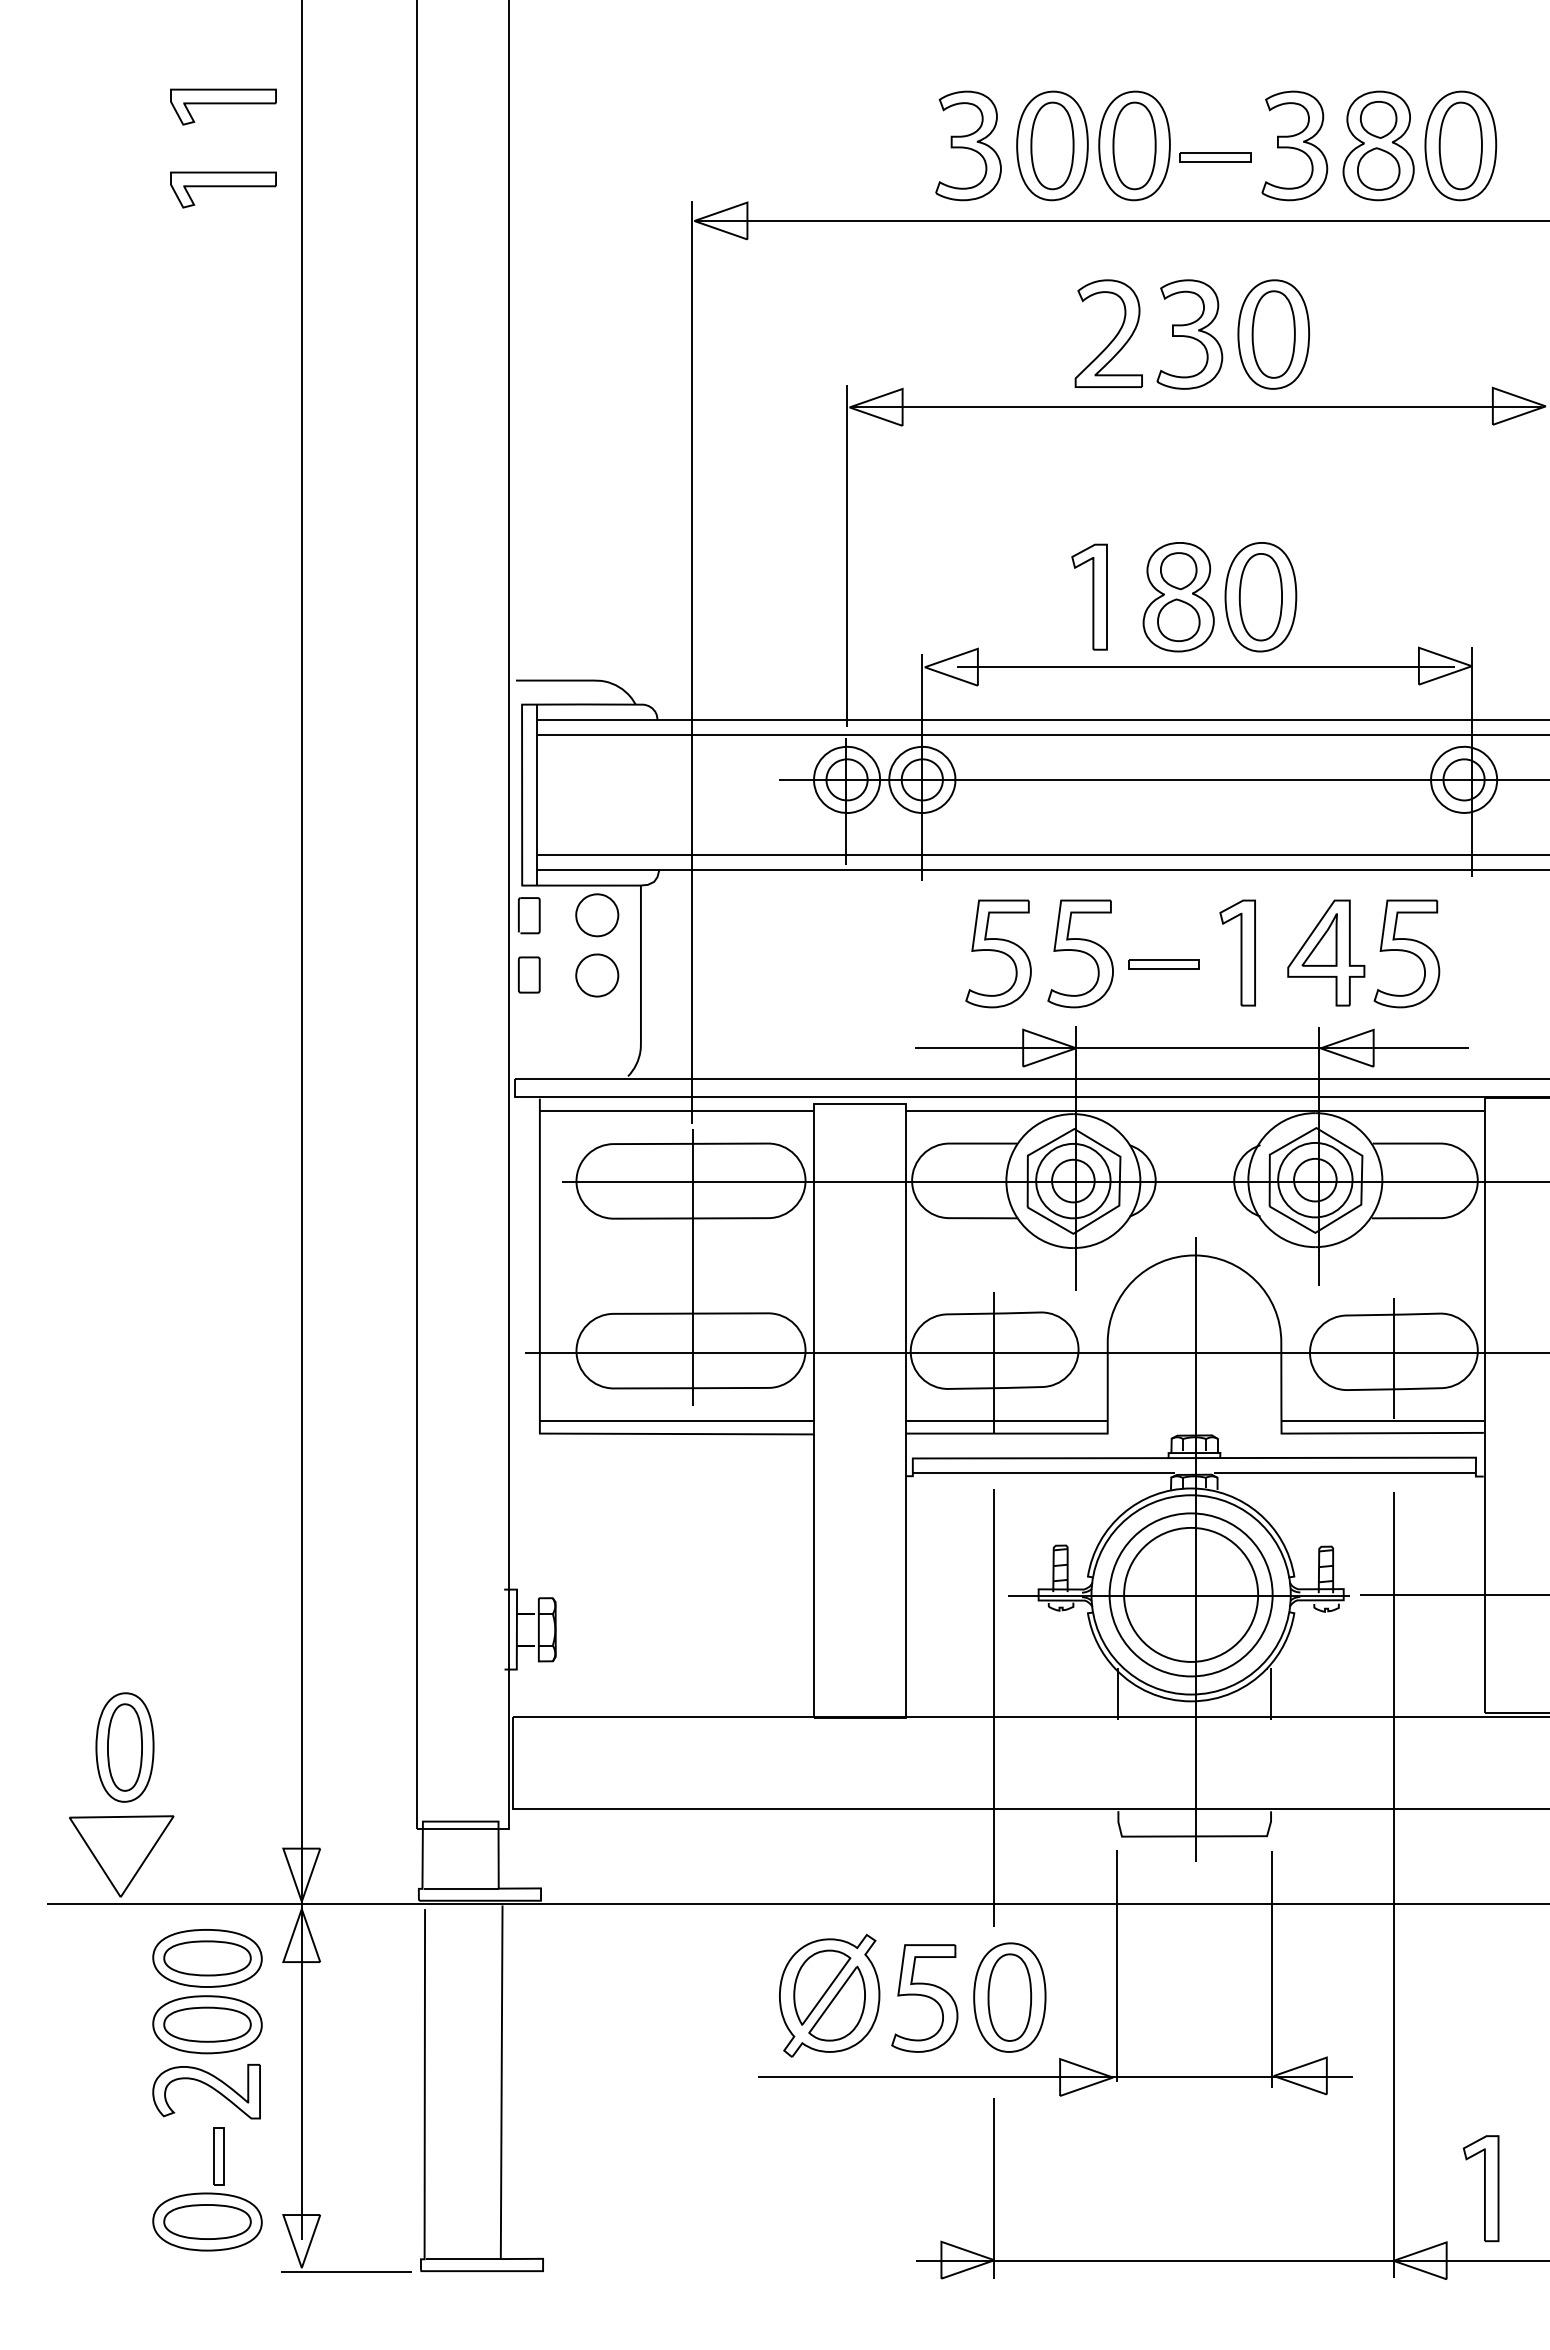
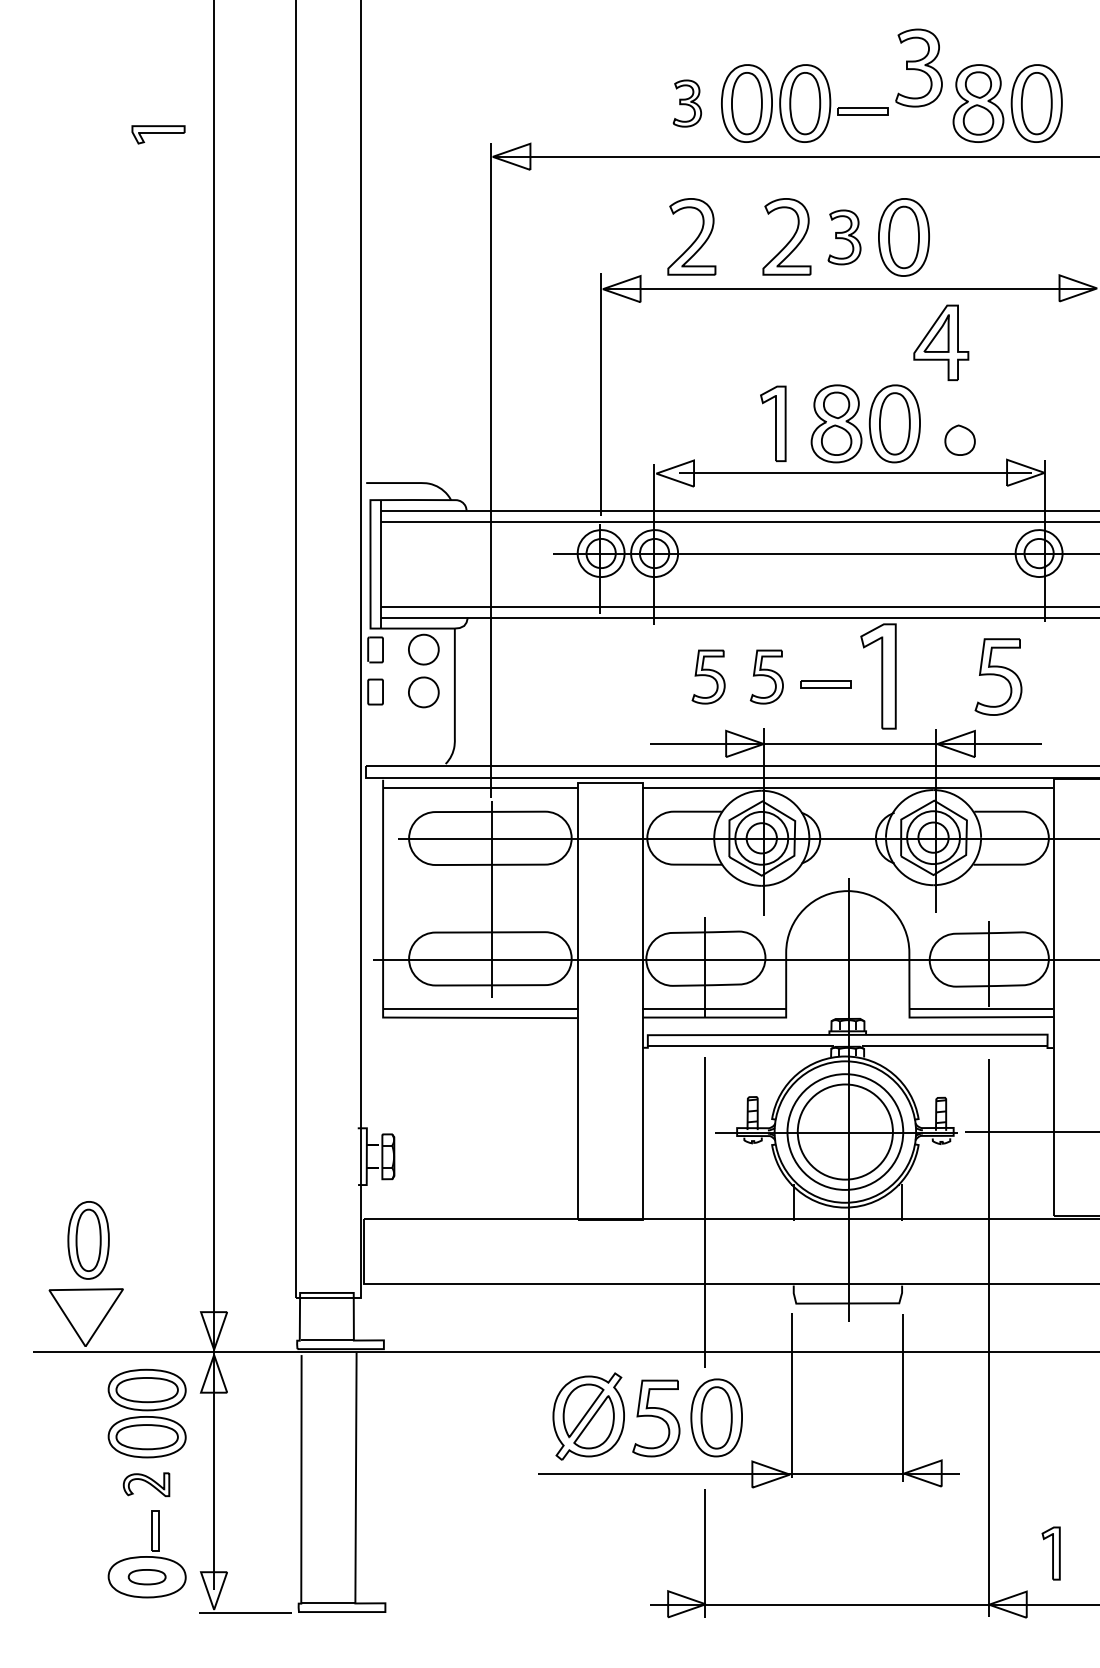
part: (223, 106) -> (158, 75), removed
part: (968, 145) -> (687, 103), size x0.6
part: (1294, 145) -> (918, 67), moved
part: (223, 189) -> (158, 134), size x0.7
part: (1189, 334) -> (844, 237), size x0.7
part: (980, 336) -> (695, 238), added
part: (1352, 619) -> (959, 439), added
part: (1237, 952) -> (878, 676), size x1.4
part: (1326, 952) -> (941, 342), moved
part: (998, 953) -> (708, 676), size x0.7
part: (1080, 953) -> (766, 676), size x0.7
part: (206, 2091) -> (146, 1484), size x0.6
part: (1480, 2188) -> (1050, 1553), size x0.7
part: (207, 2221) -> (147, 1576), size x0.6

